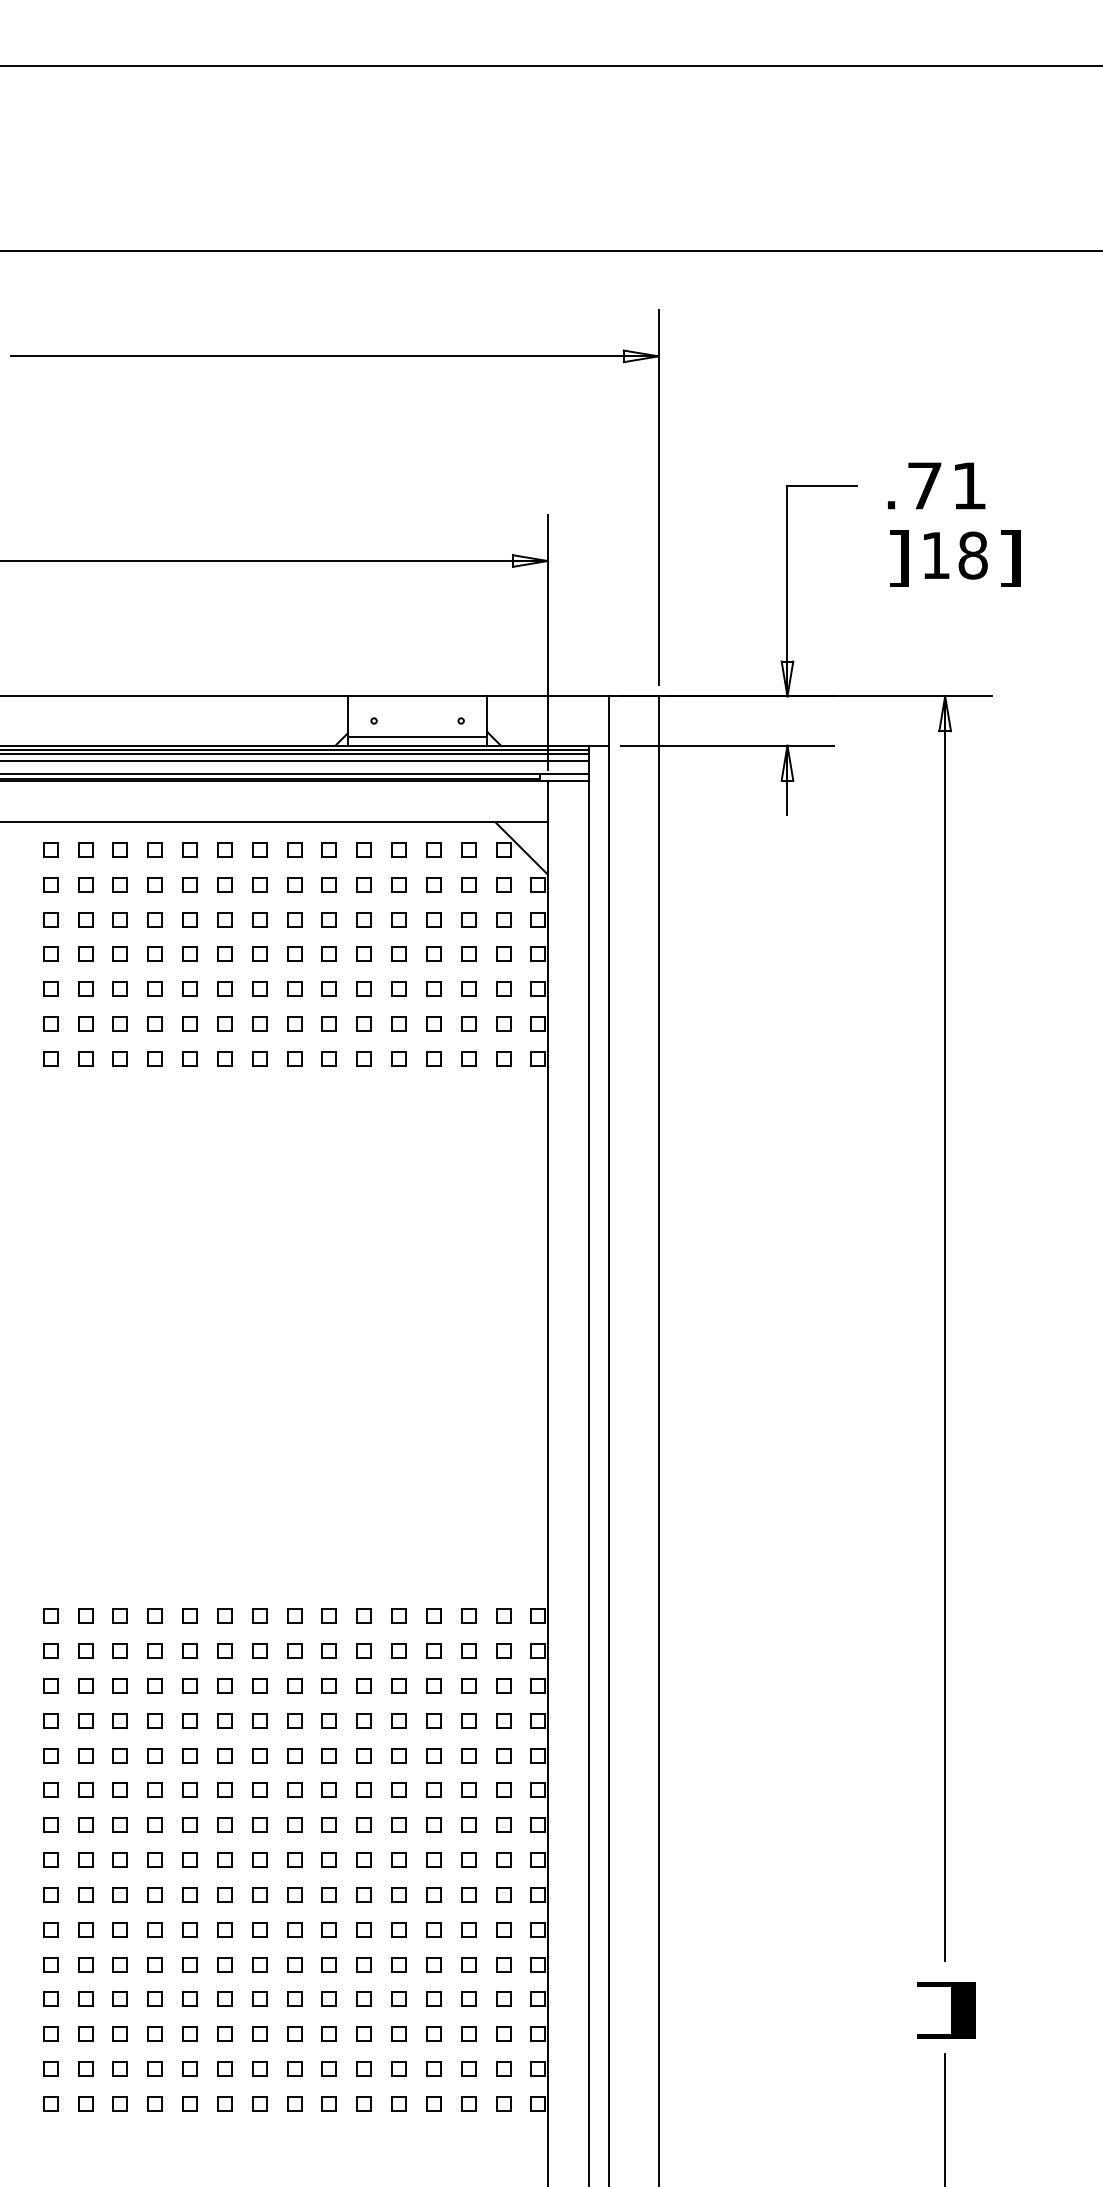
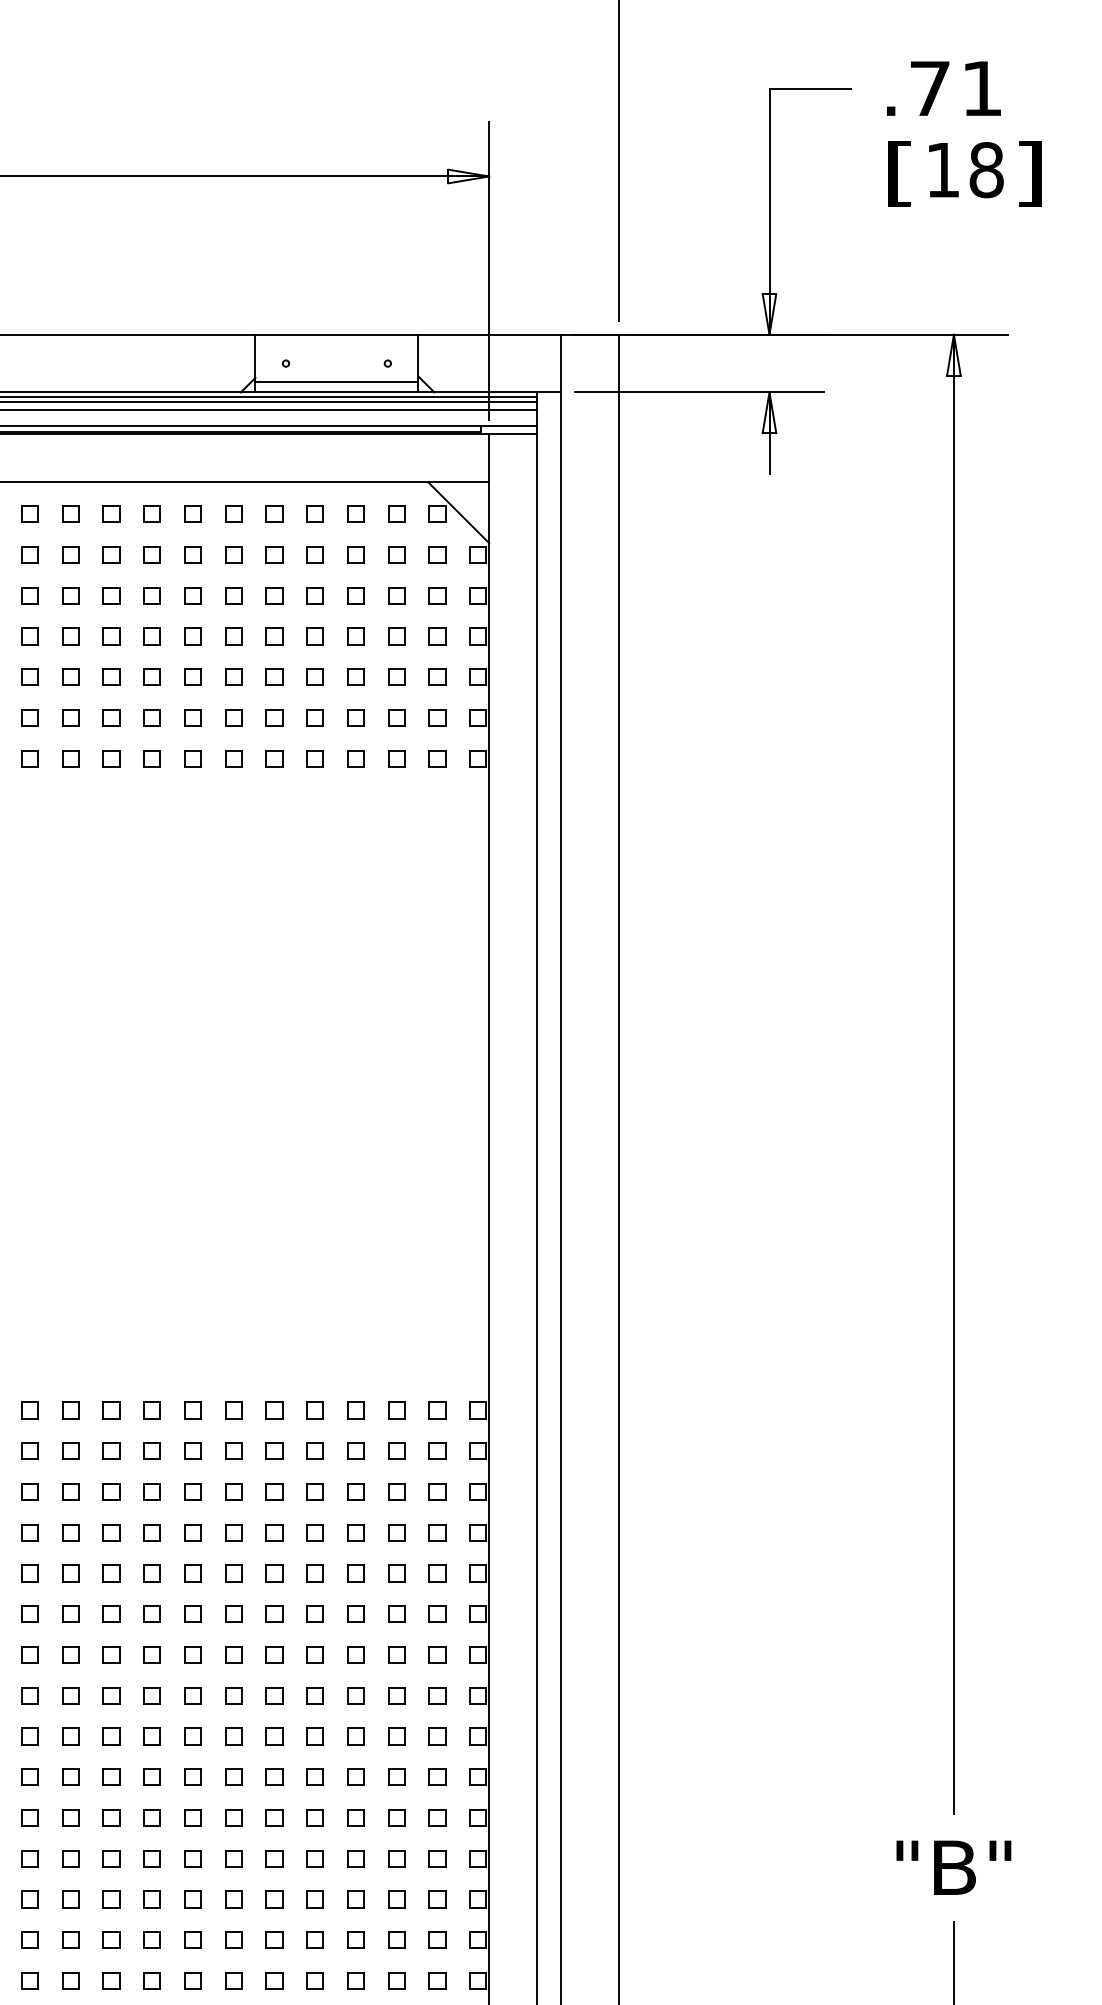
text: (898, 558) -> (899, 173), ] -> [
text: (945, 2010) -> (954, 1871), ] -> "B"

